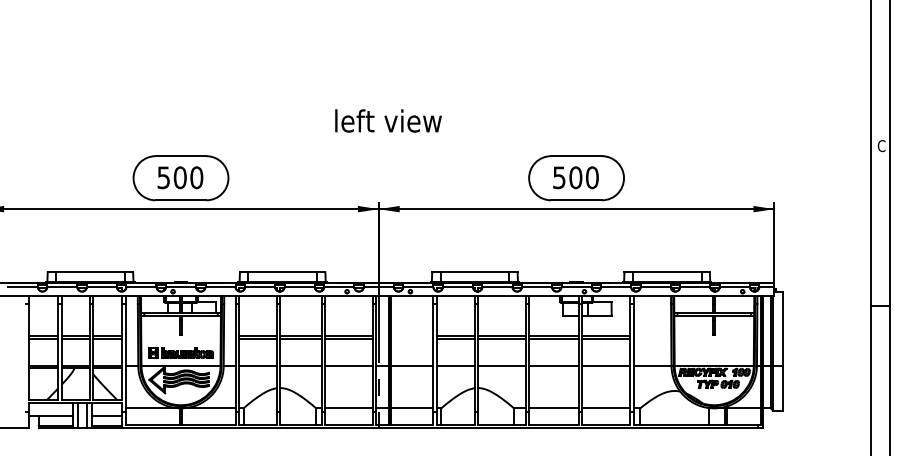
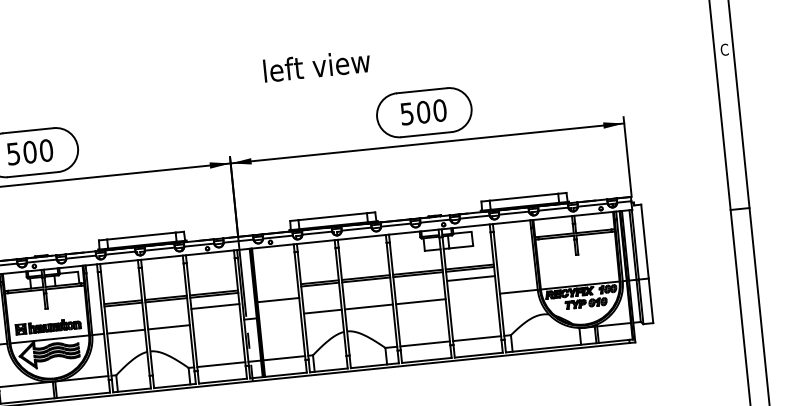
text: (388, 120) -> (316, 65), moved
line: (349, 365) -> (215, 306), moved
line: (412, 365) -> (278, 299), moved
line: (606, 365) -> (471, 278), moved

